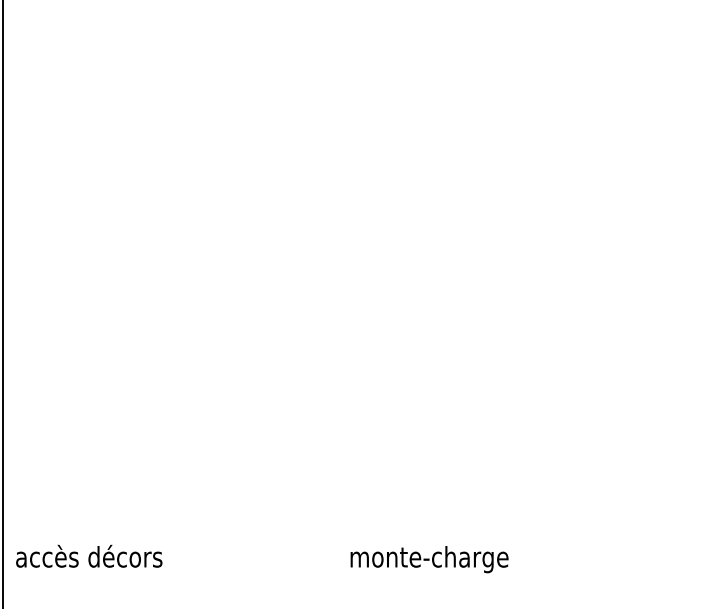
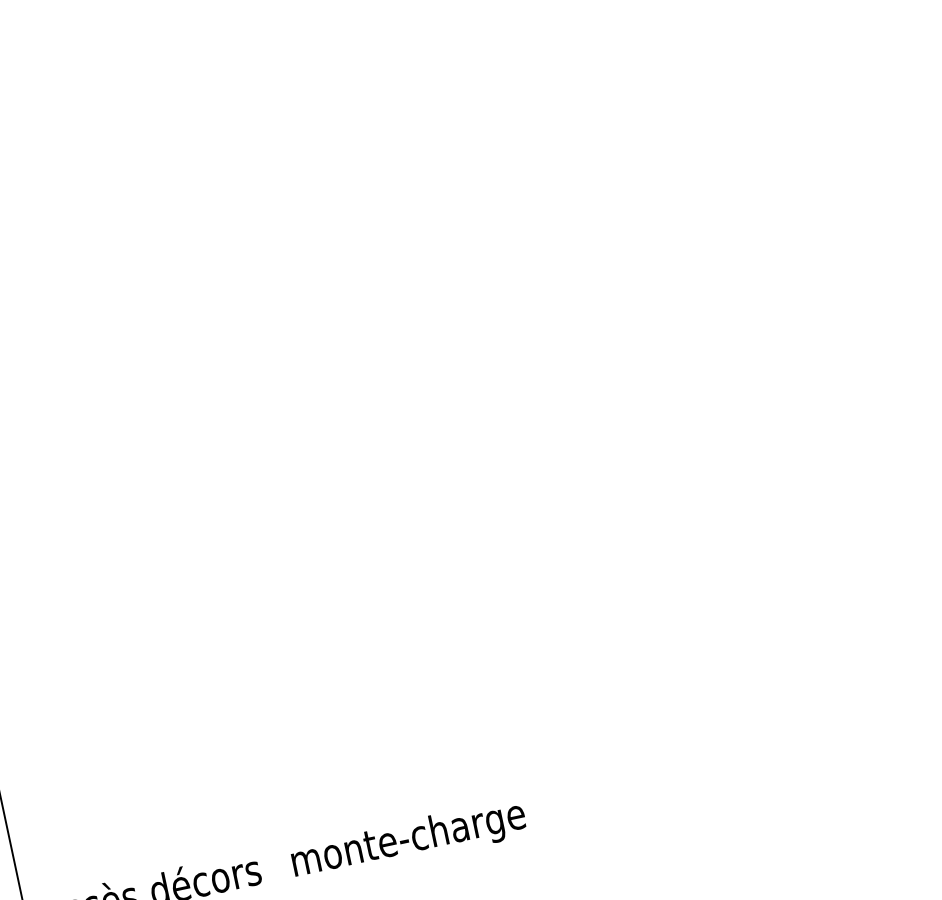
text: (429, 559) -> (408, 840), moved

